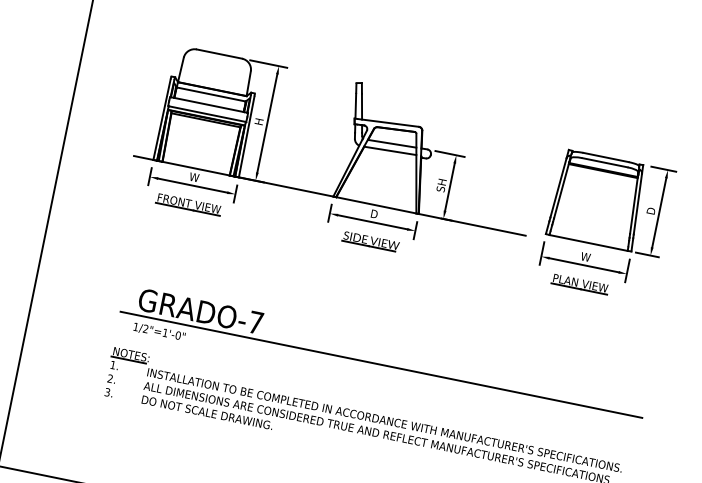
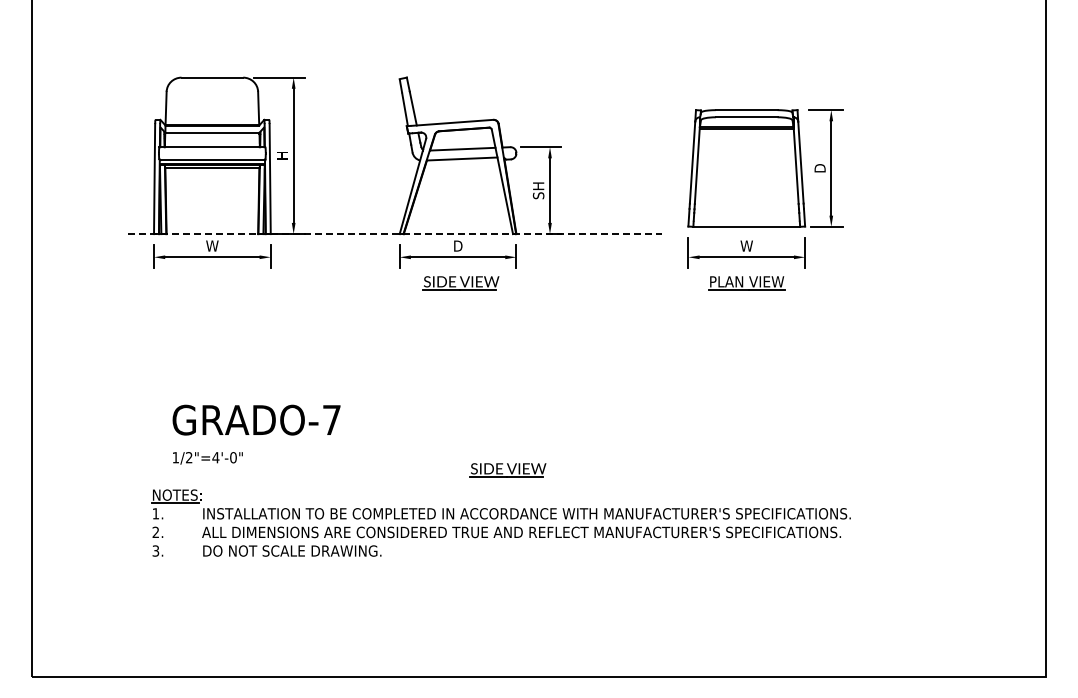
line: (330, 196) -> (395, 234), solid -> dashed
part: (188, 204) -> (212, 283), removed
text: (165, 332) -> (215, 457), 1/2"=1'-0" -> 1/2"=4'-0"
line: (381, 364) -> (507, 441), removed
part: (377, 385) -> (507, 470), added

